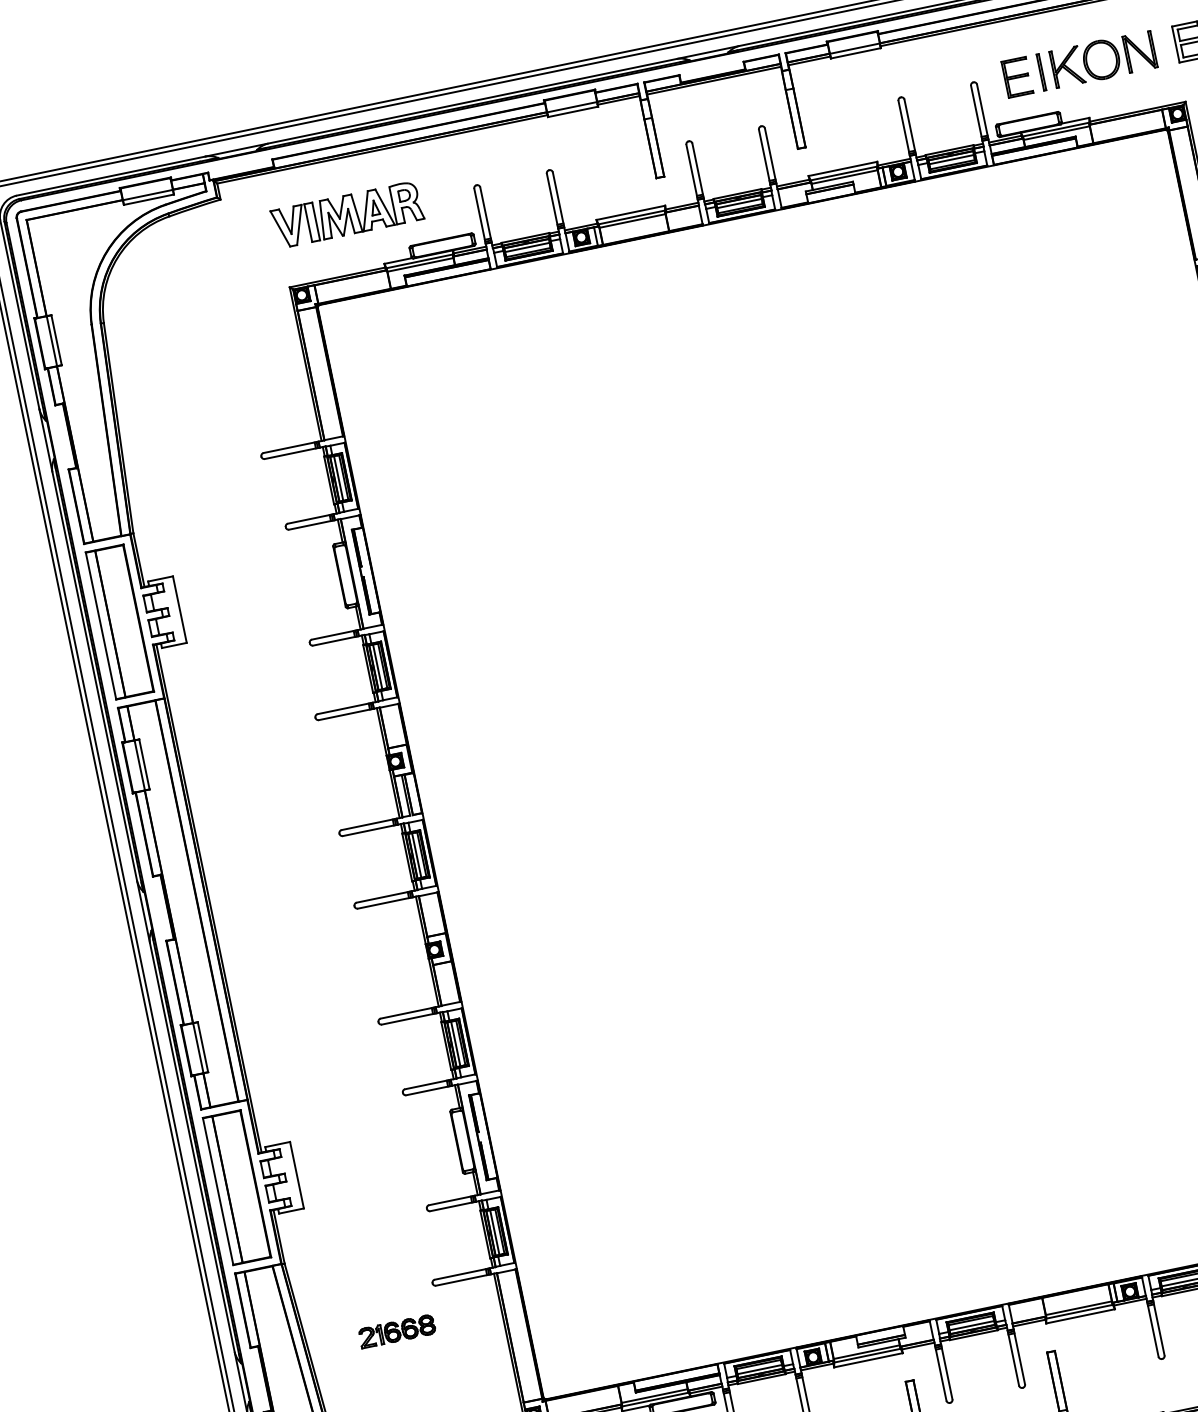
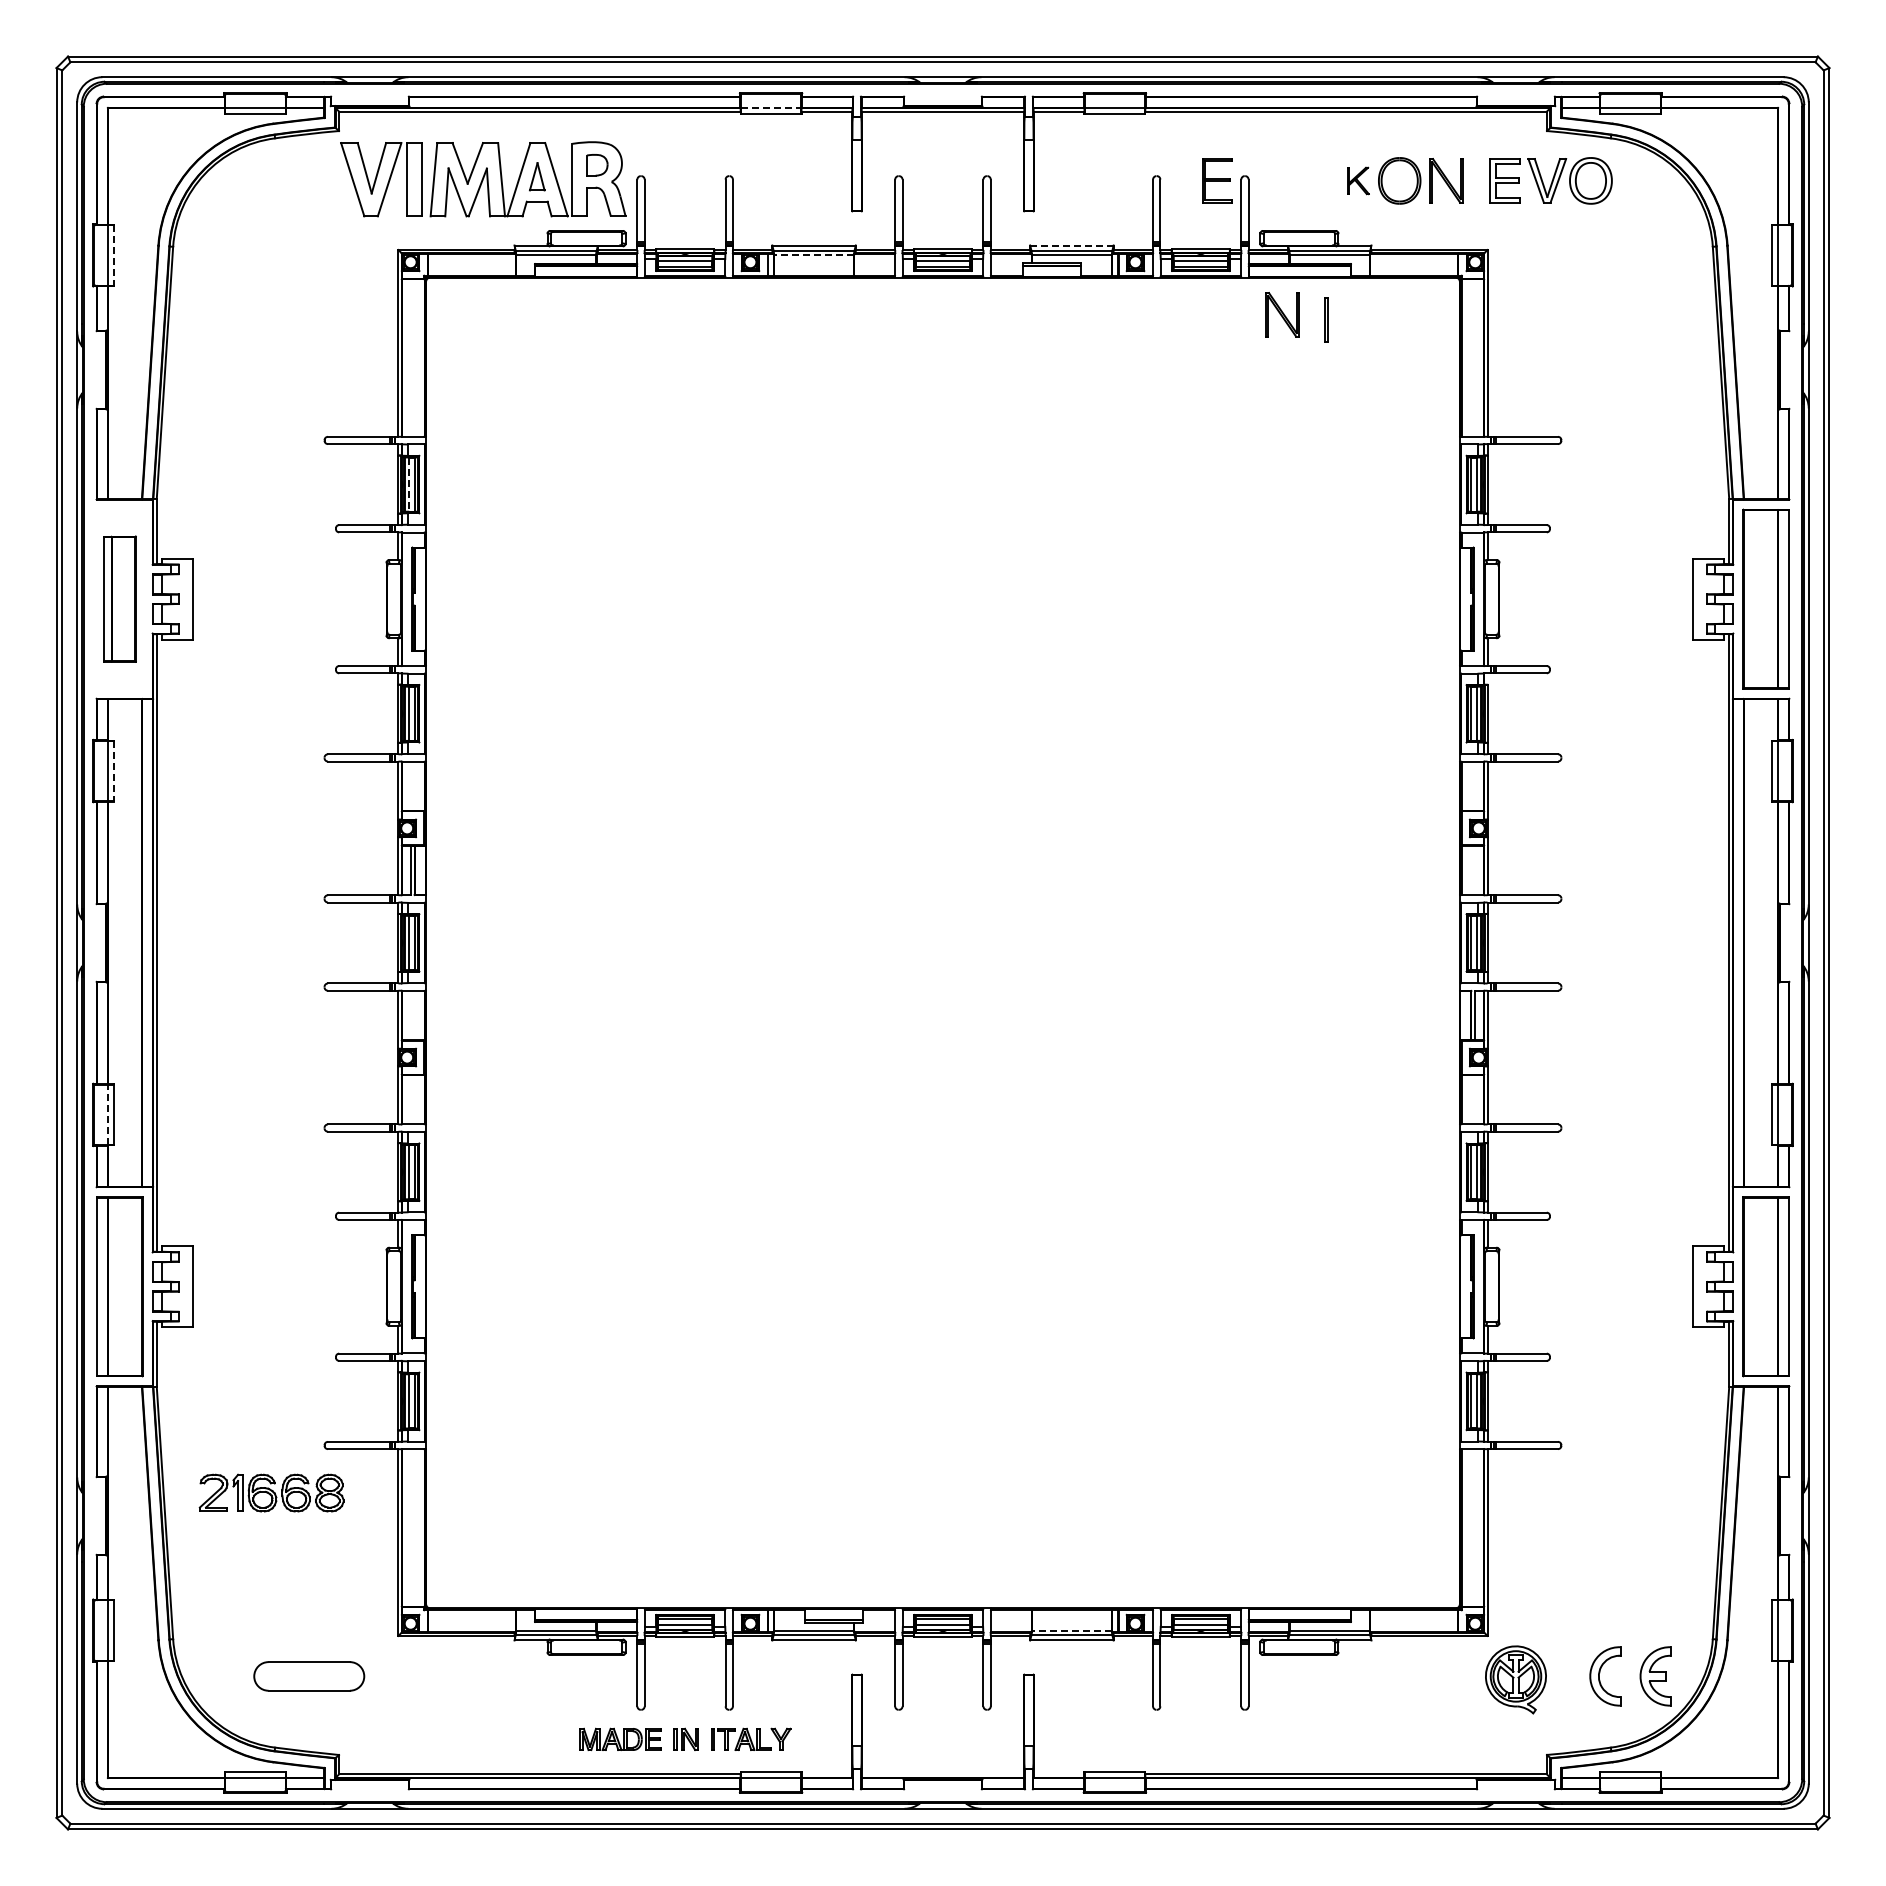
part: (1067, 66) -> (1358, 180), size x0.6
line: (1040, 72) -> (1325, 319), moved
part: (1017, 77) -> (1217, 180), moved
line: (572, 107) -> (771, 108), solid -> dashed
line: (842, 168) -> (1071, 245), solid -> dashed
part: (1027, 189) -> (1282, 314), added
part: (346, 215) -> (482, 179), size x1.6
line: (632, 221) -> (813, 255), solid -> dashed
line: (56, 340) -> (113, 255), solid -> dashed
line: (338, 479) -> (409, 485), solid -> dashed
part: (119, 621) -> (119, 598), size x0.7
line: (144, 764) -> (113, 771), solid -> dashed
line: (198, 1047) -> (108, 1114), solid -> dashed
line: (1078, 1308) -> (1071, 1630), solid -> dashed
part: (396, 1330) -> (271, 1492), size x1.6

